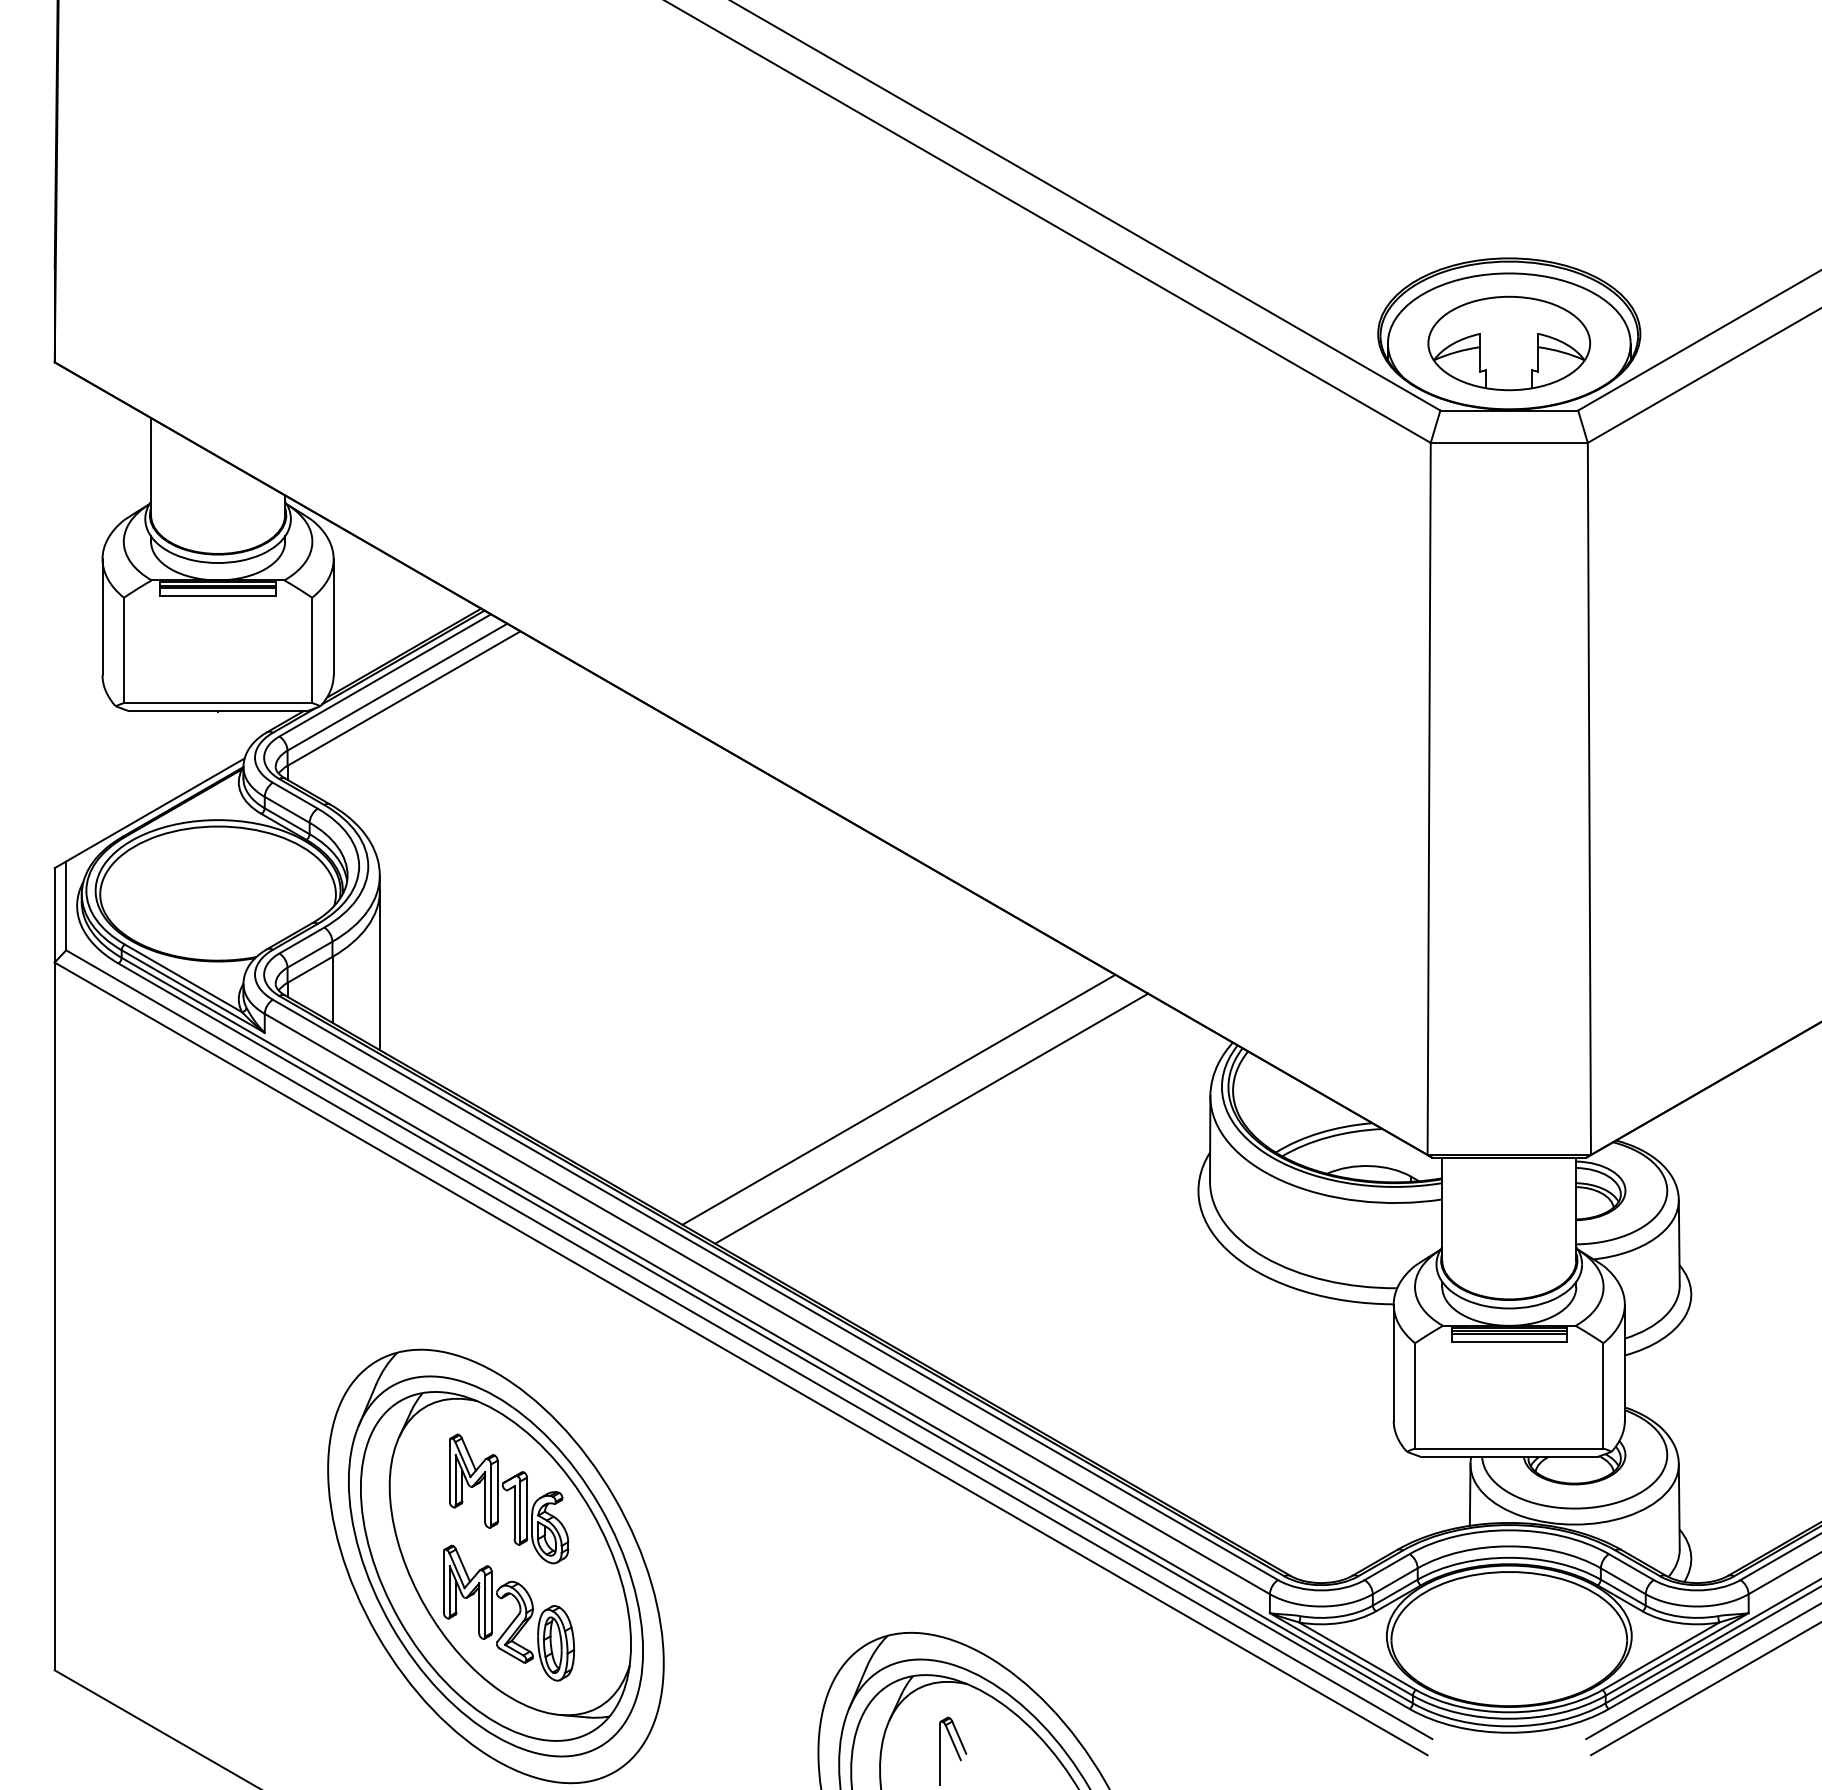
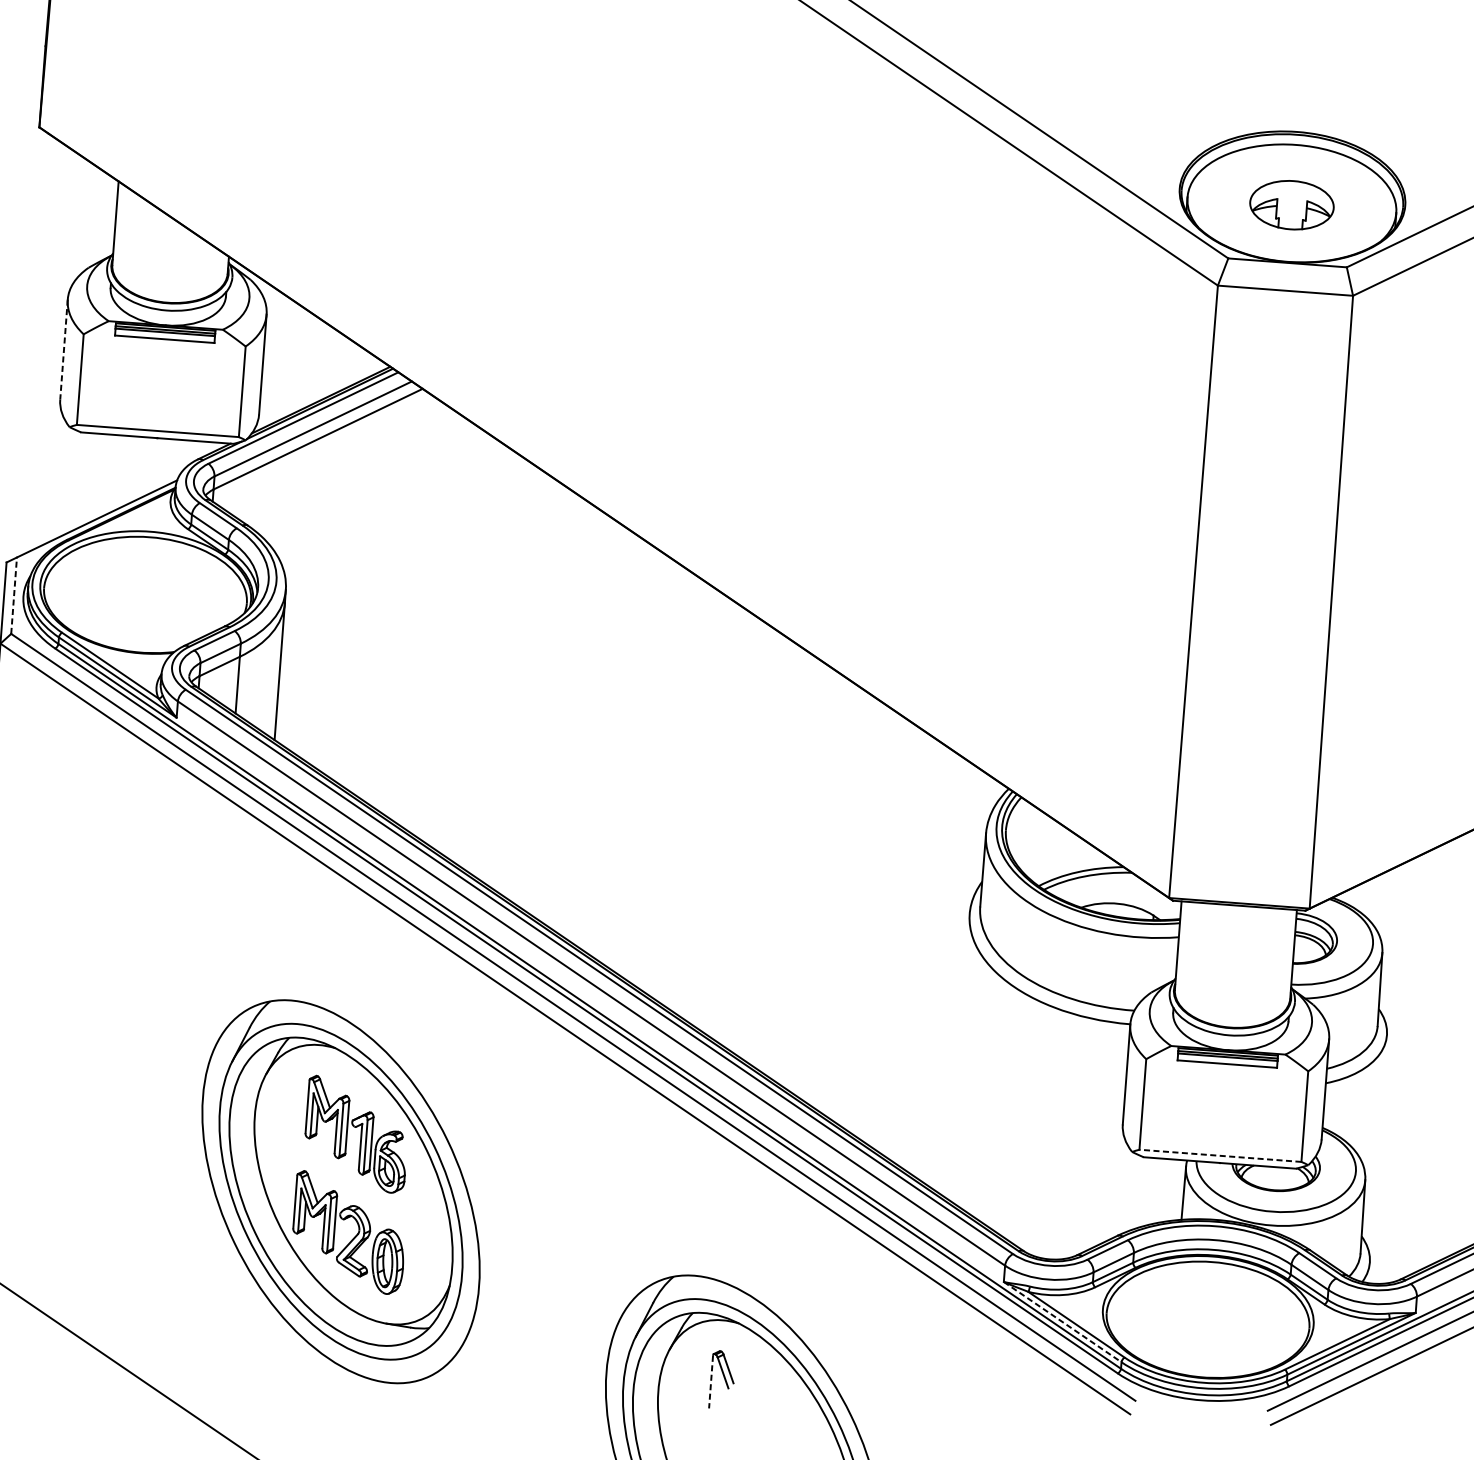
part: (1509, 343) -> (1292, 205), size x0.6
line: (102, 617) -> (63, 349), solid -> dashed
line: (66, 905) -> (14, 595), solid -> dashed
line: (898, 1099) -> (717, 816), removed
line: (931, 1118) -> (744, 834), removed
line: (1508, 1448) -> (1219, 1155), solid -> dashed
line: (1341, 1654) -> (1062, 1322), solid -> dashed
line: (940, 1754) -> (711, 1382), solid -> dashed

